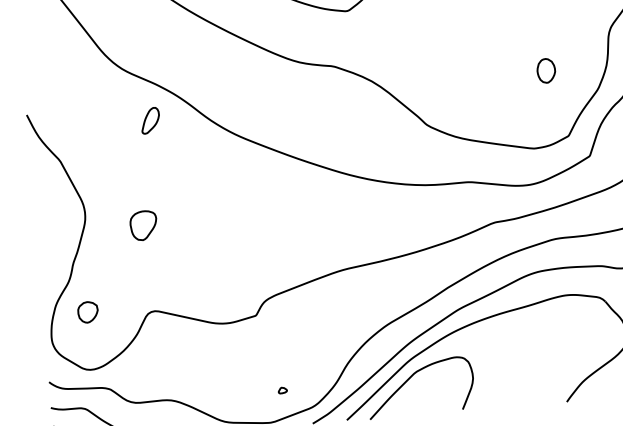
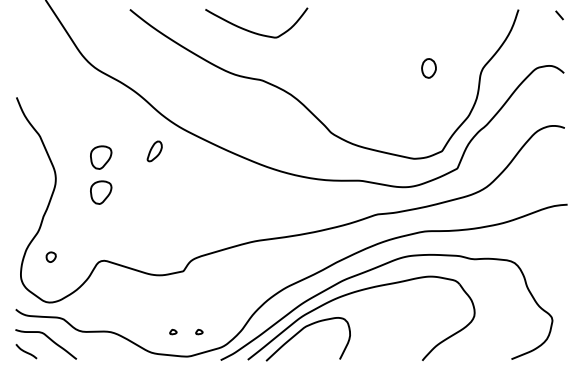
part: (545, 71) -> (428, 68), moved
part: (150, 120) -> (154, 151), moved
part: (140, 181) -> (101, 157), added
part: (87, 312) -> (50, 257), size x0.6
part: (250, 392) -> (173, 331), added

